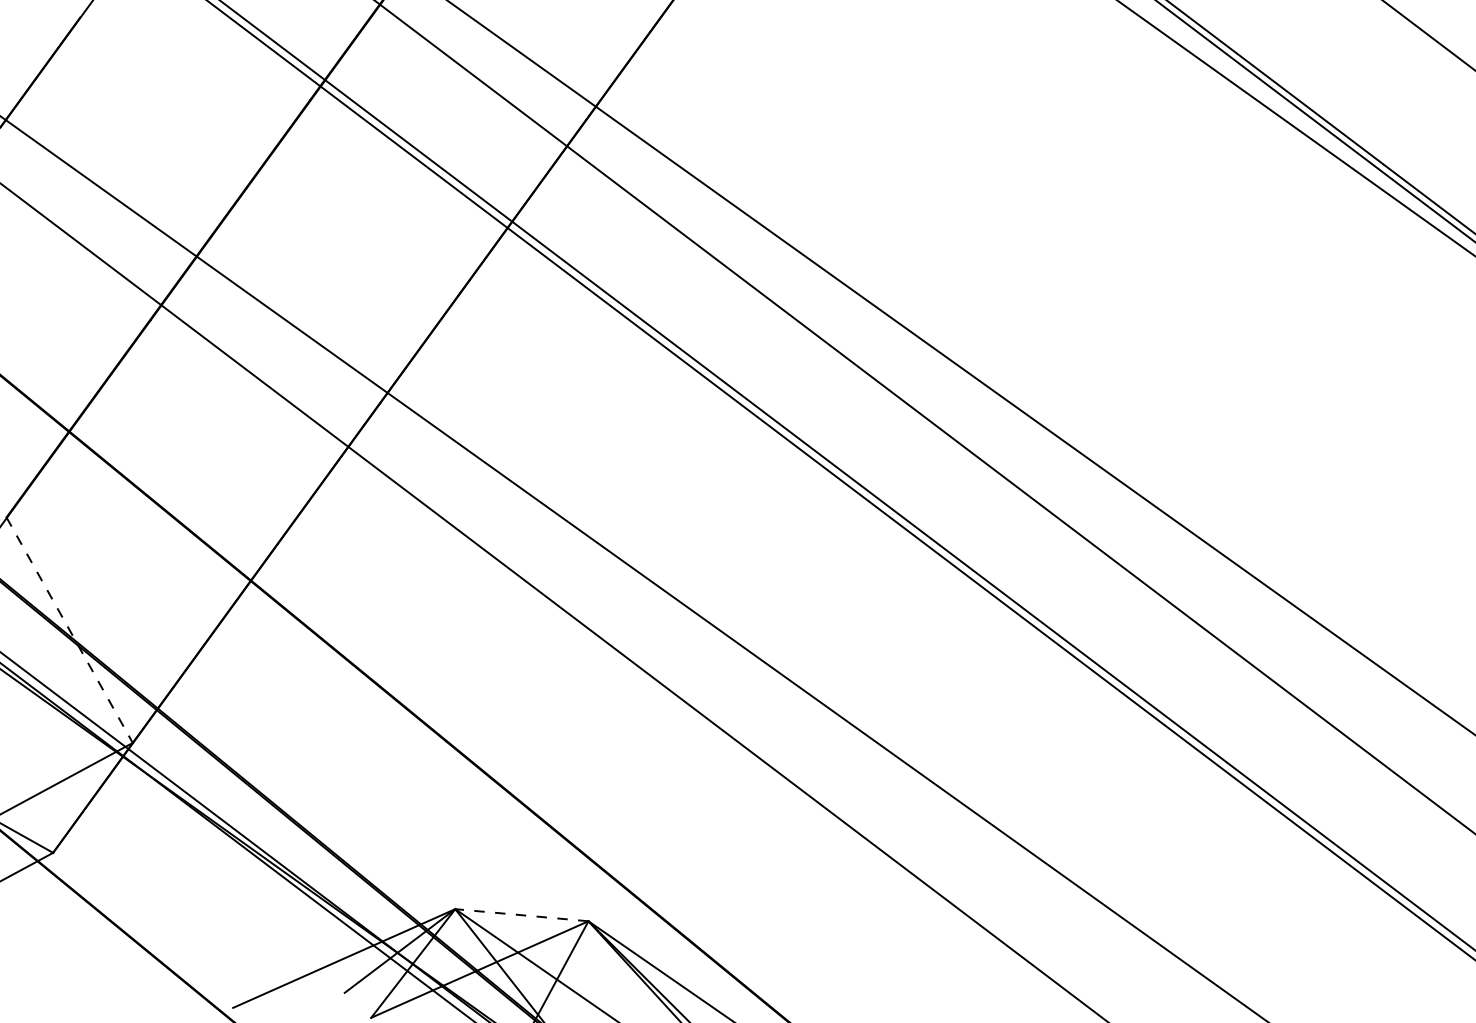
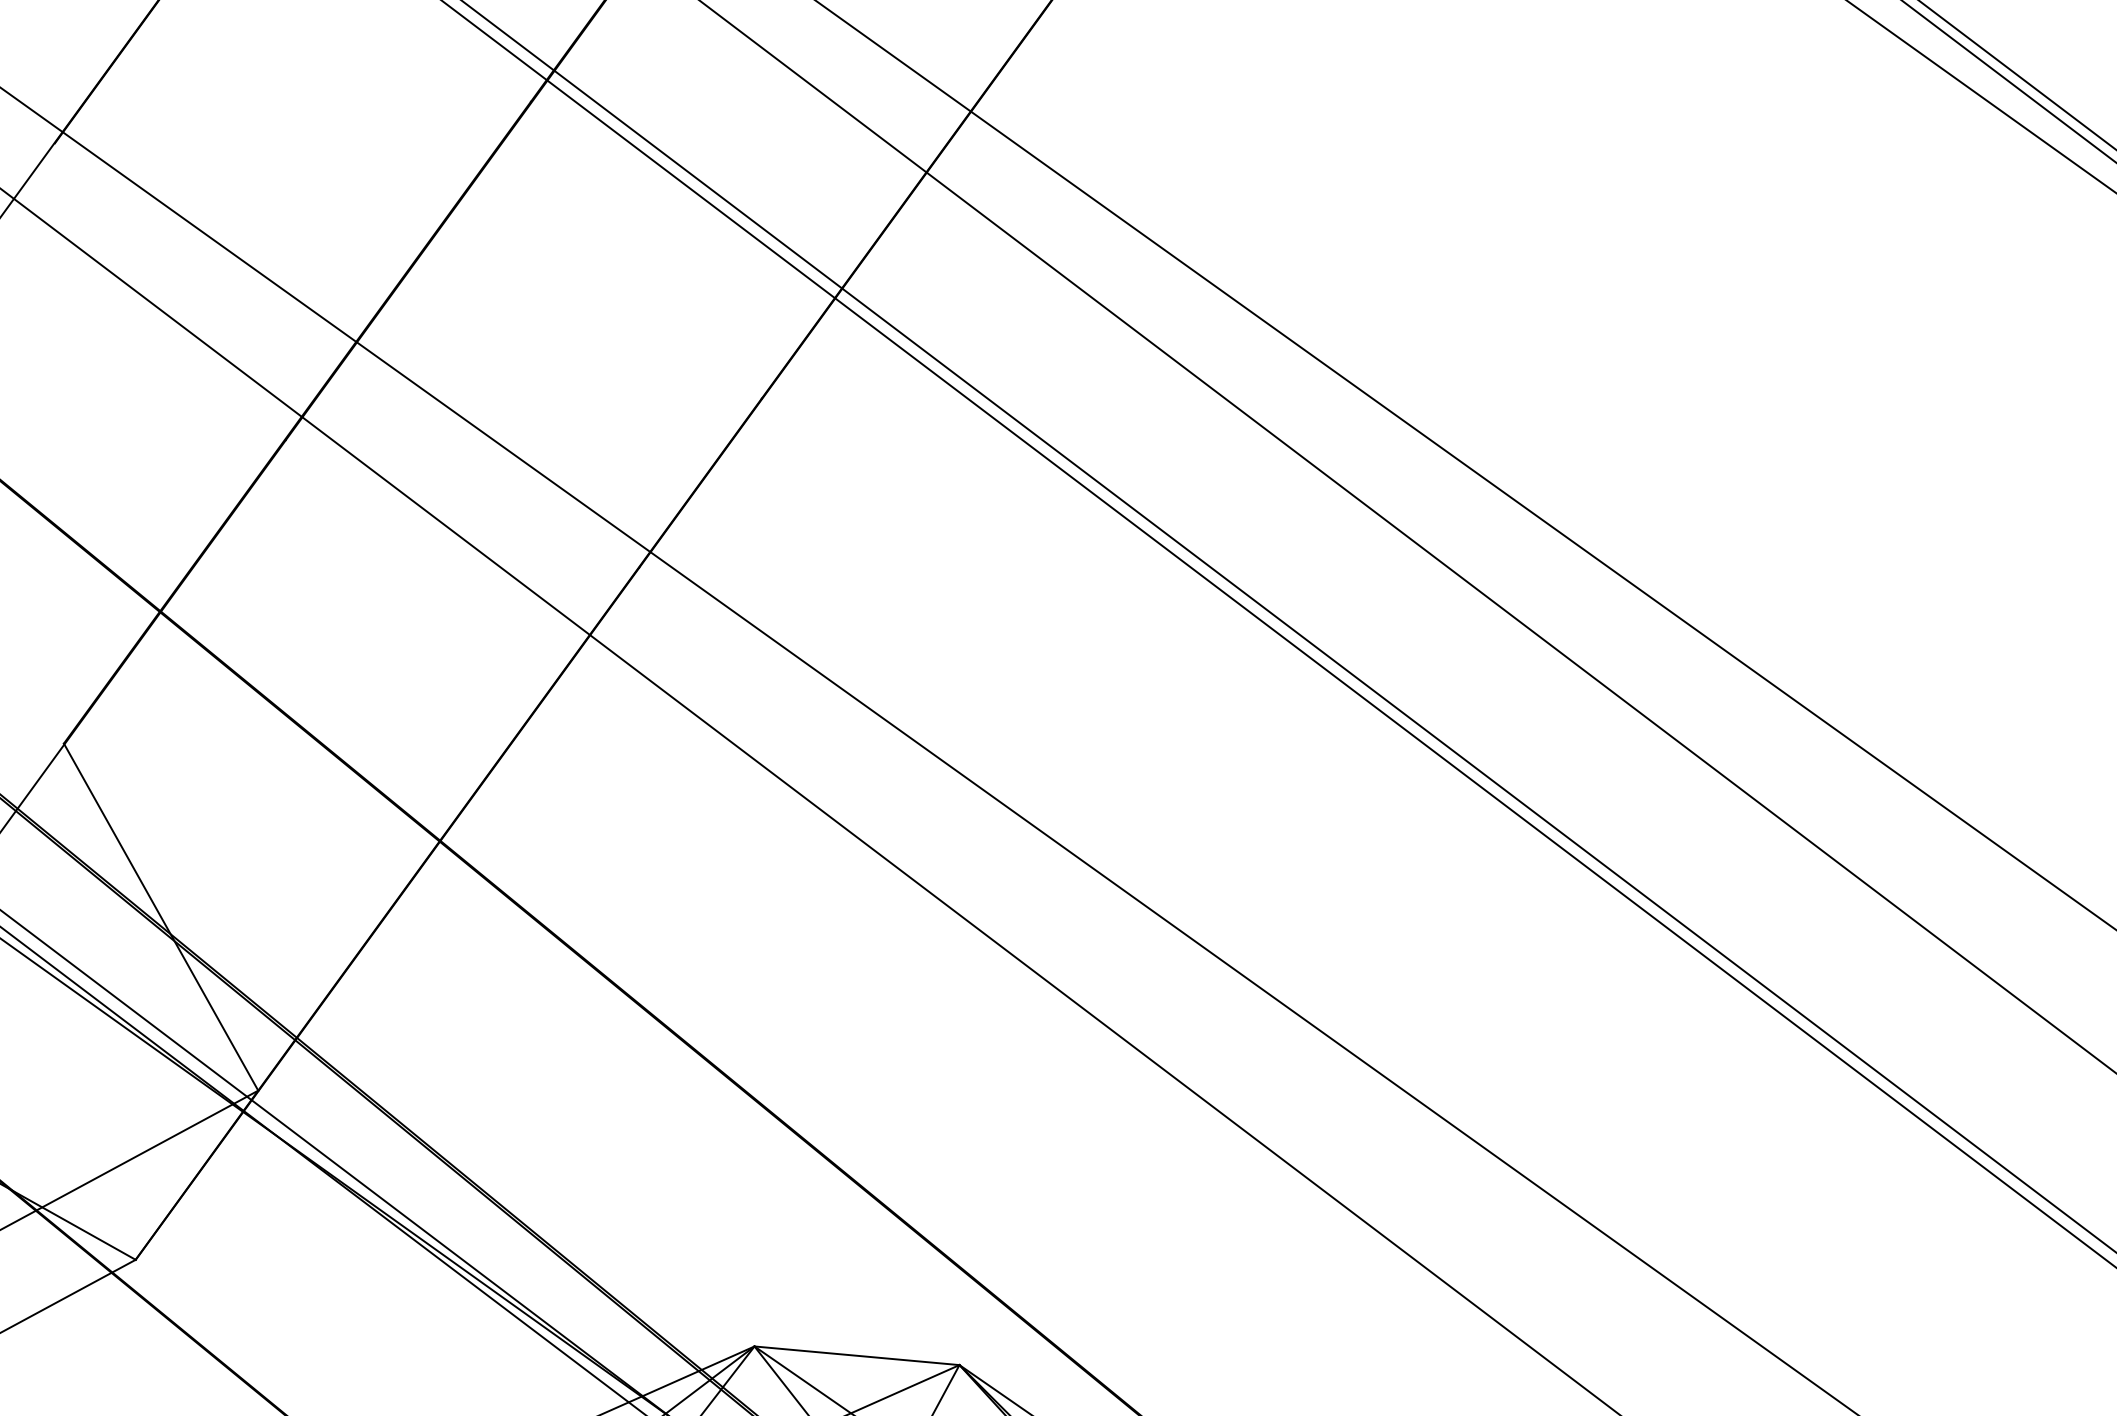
line: (69, 630) -> (160, 917), dashed -> solid
line: (521, 915) -> (856, 1356), dashed -> solid

